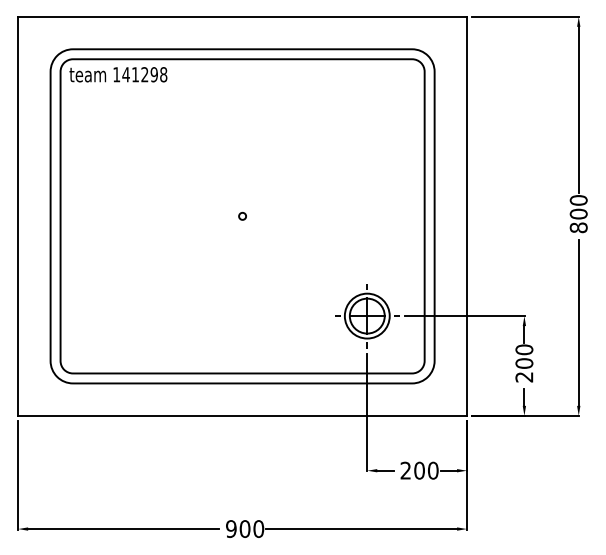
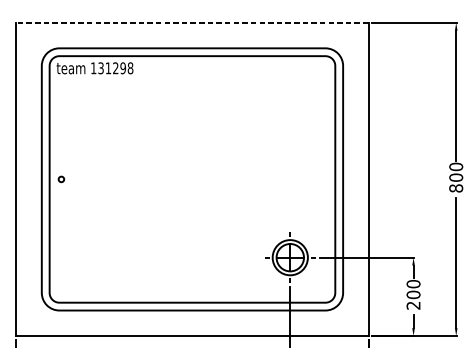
line: (242, 16) -> (192, 22), solid -> dashed
text: (125, 74) -> (100, 68), 141298 -> 131298
circle: (242, 215) -> (61, 178), moved

